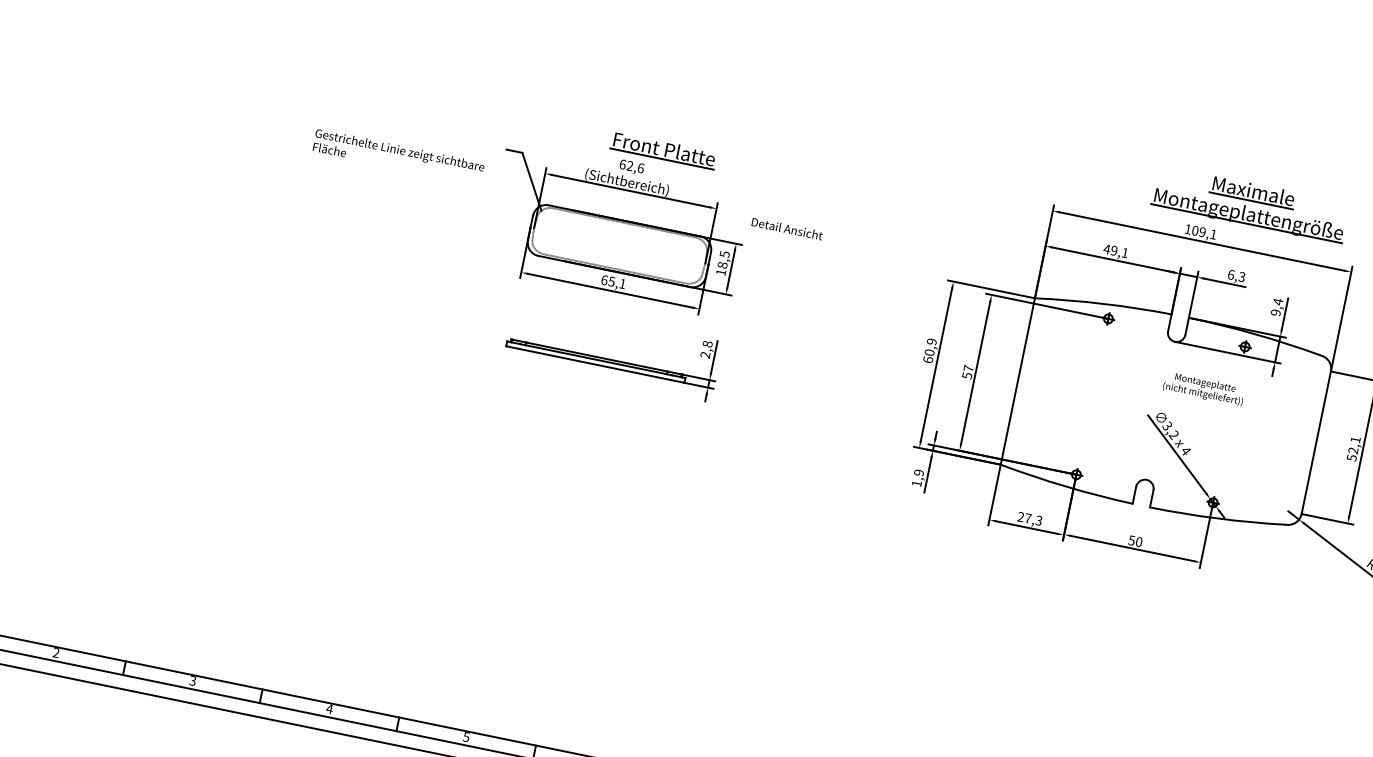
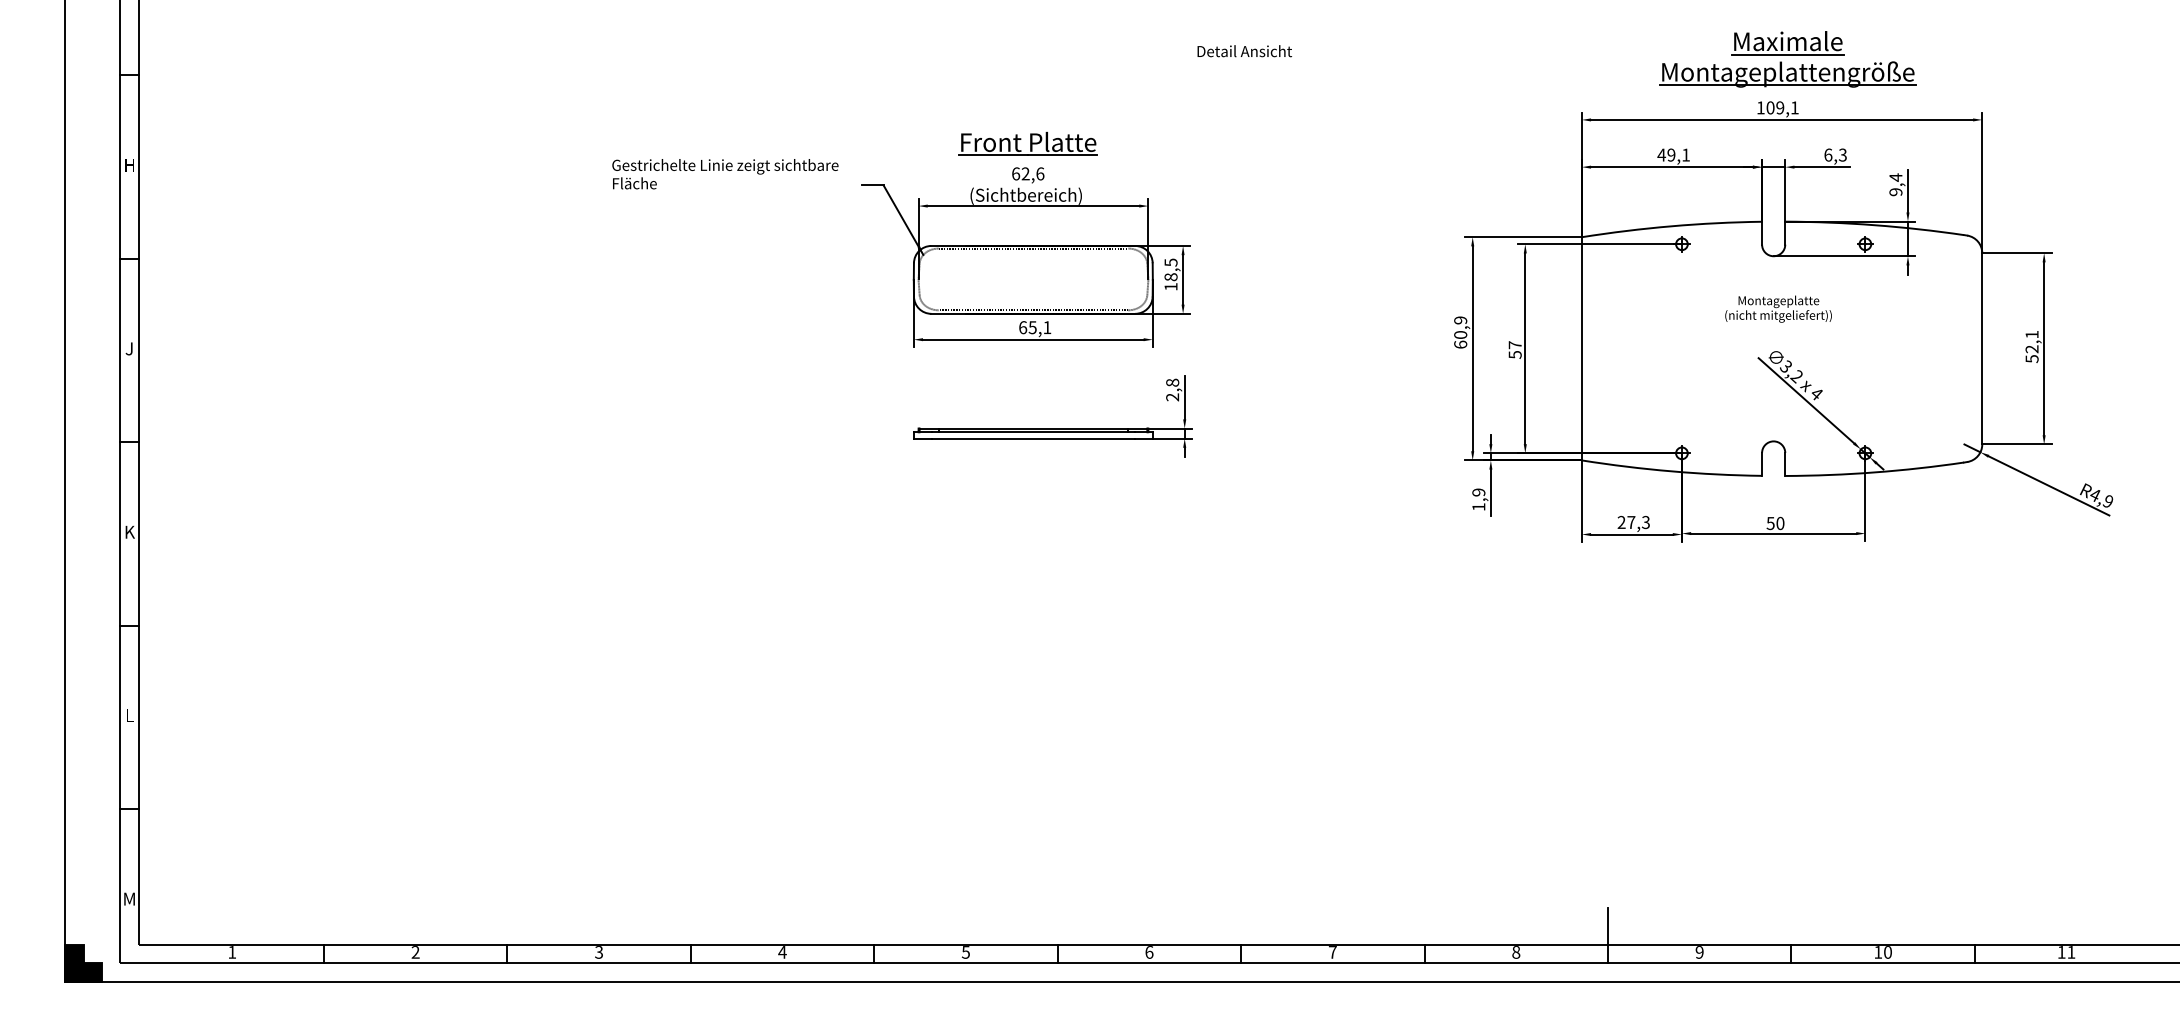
part: (663, 150) -> (1027, 143), moved
text: (398, 157) -> (725, 174), moved
part: (1250, 204) -> (1787, 59), moved
text: (787, 229) -> (1244, 51), moved
text: (1204, 388) -> (1778, 308), moved

